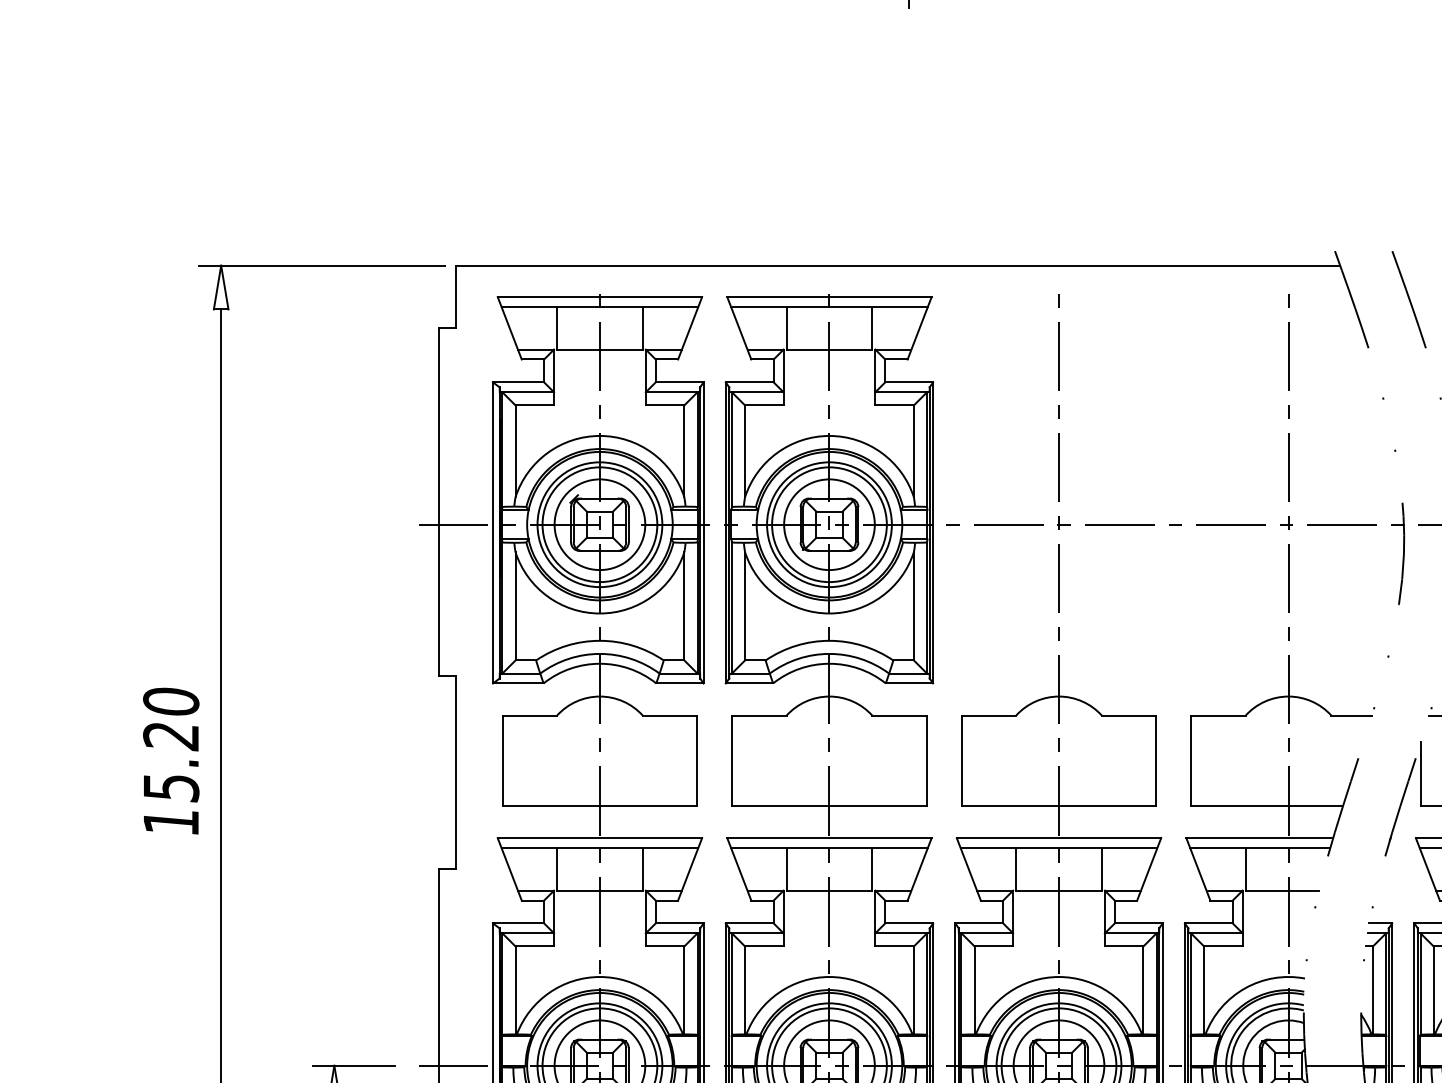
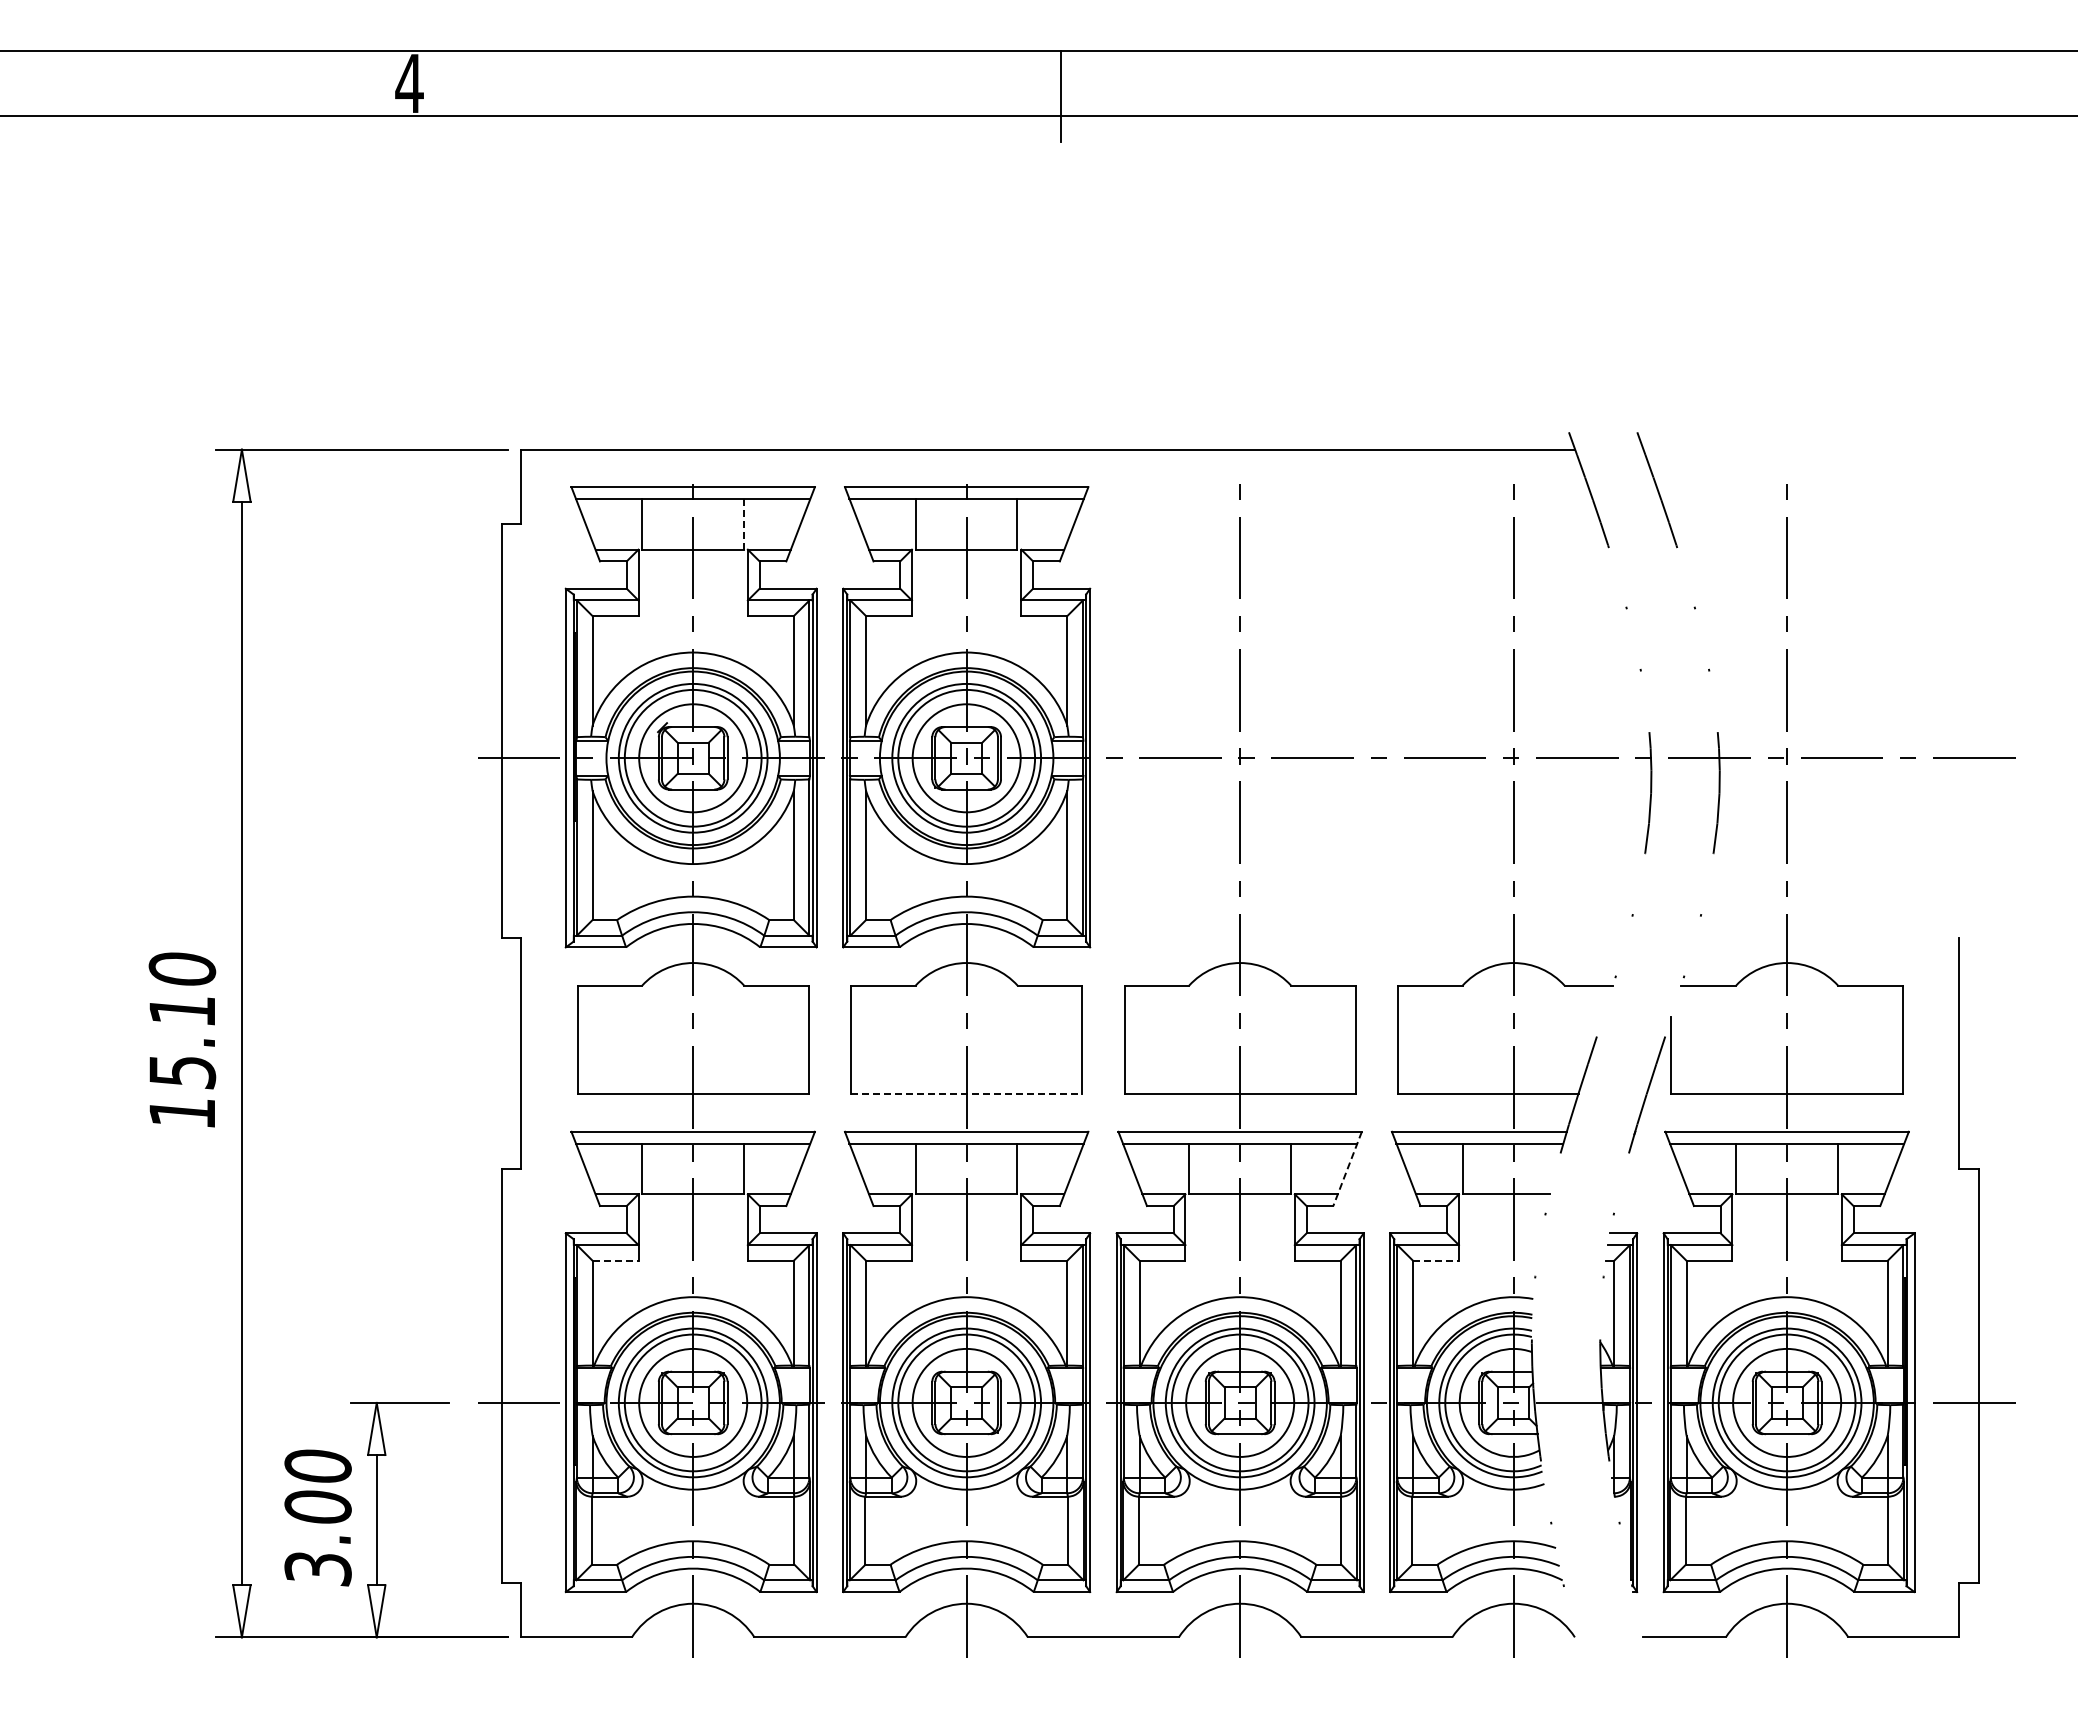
line: (642, 328) -> (743, 524), solid -> dashed
text: (170, 737) -> (181, 1011), 15.20 -> 15.10
line: (829, 806) -> (966, 1093), solid -> dashed
line: (1149, 869) -> (1347, 1168), solid -> dashed
line: (534, 946) -> (615, 1260), solid -> dashed
line: (1222, 946) -> (1435, 1260), solid -> dashed

